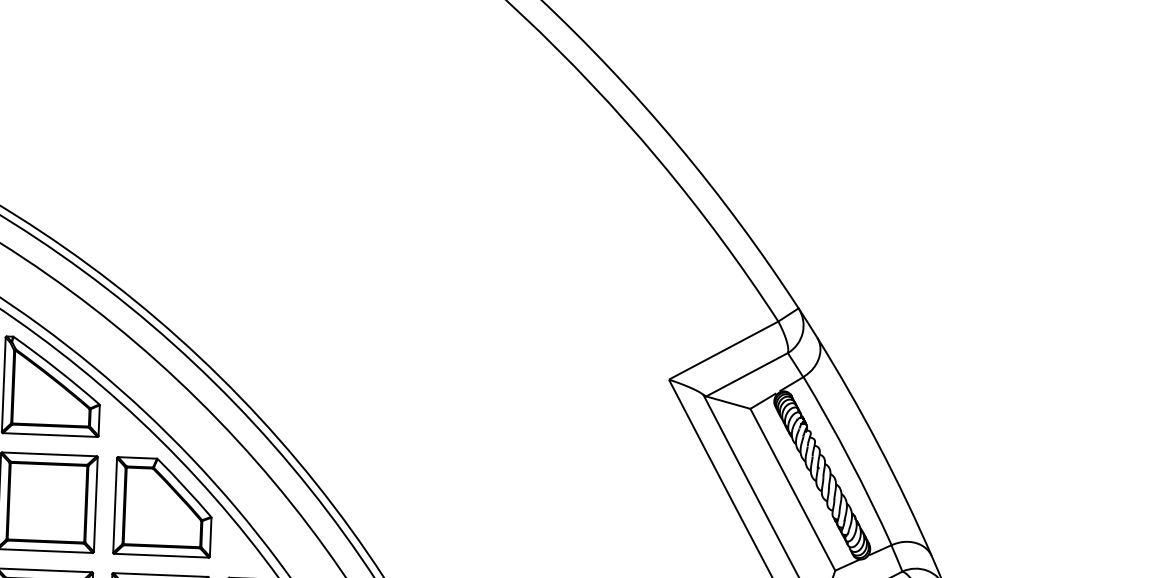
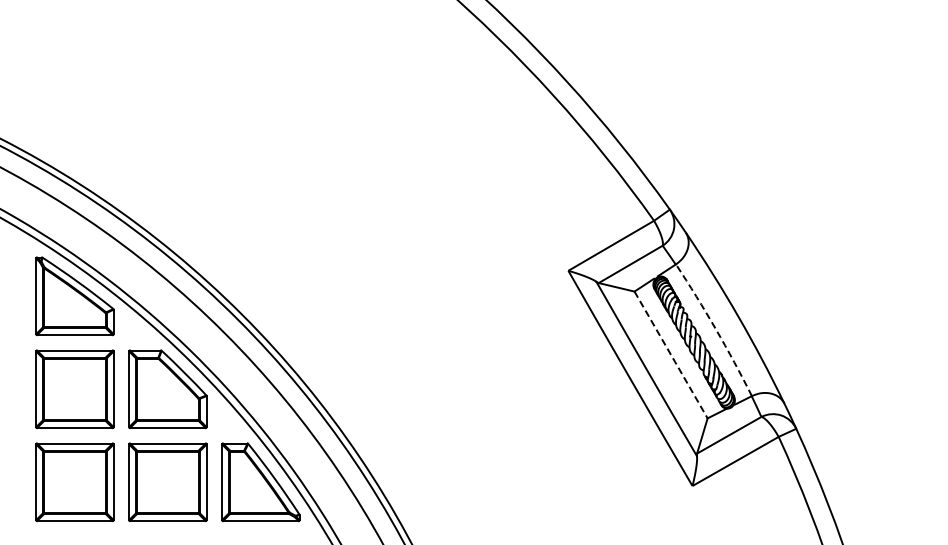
arc: (849, 460) -> (715, 329), solid -> dashed
line: (793, 490) -> (671, 355), solid -> dashed

